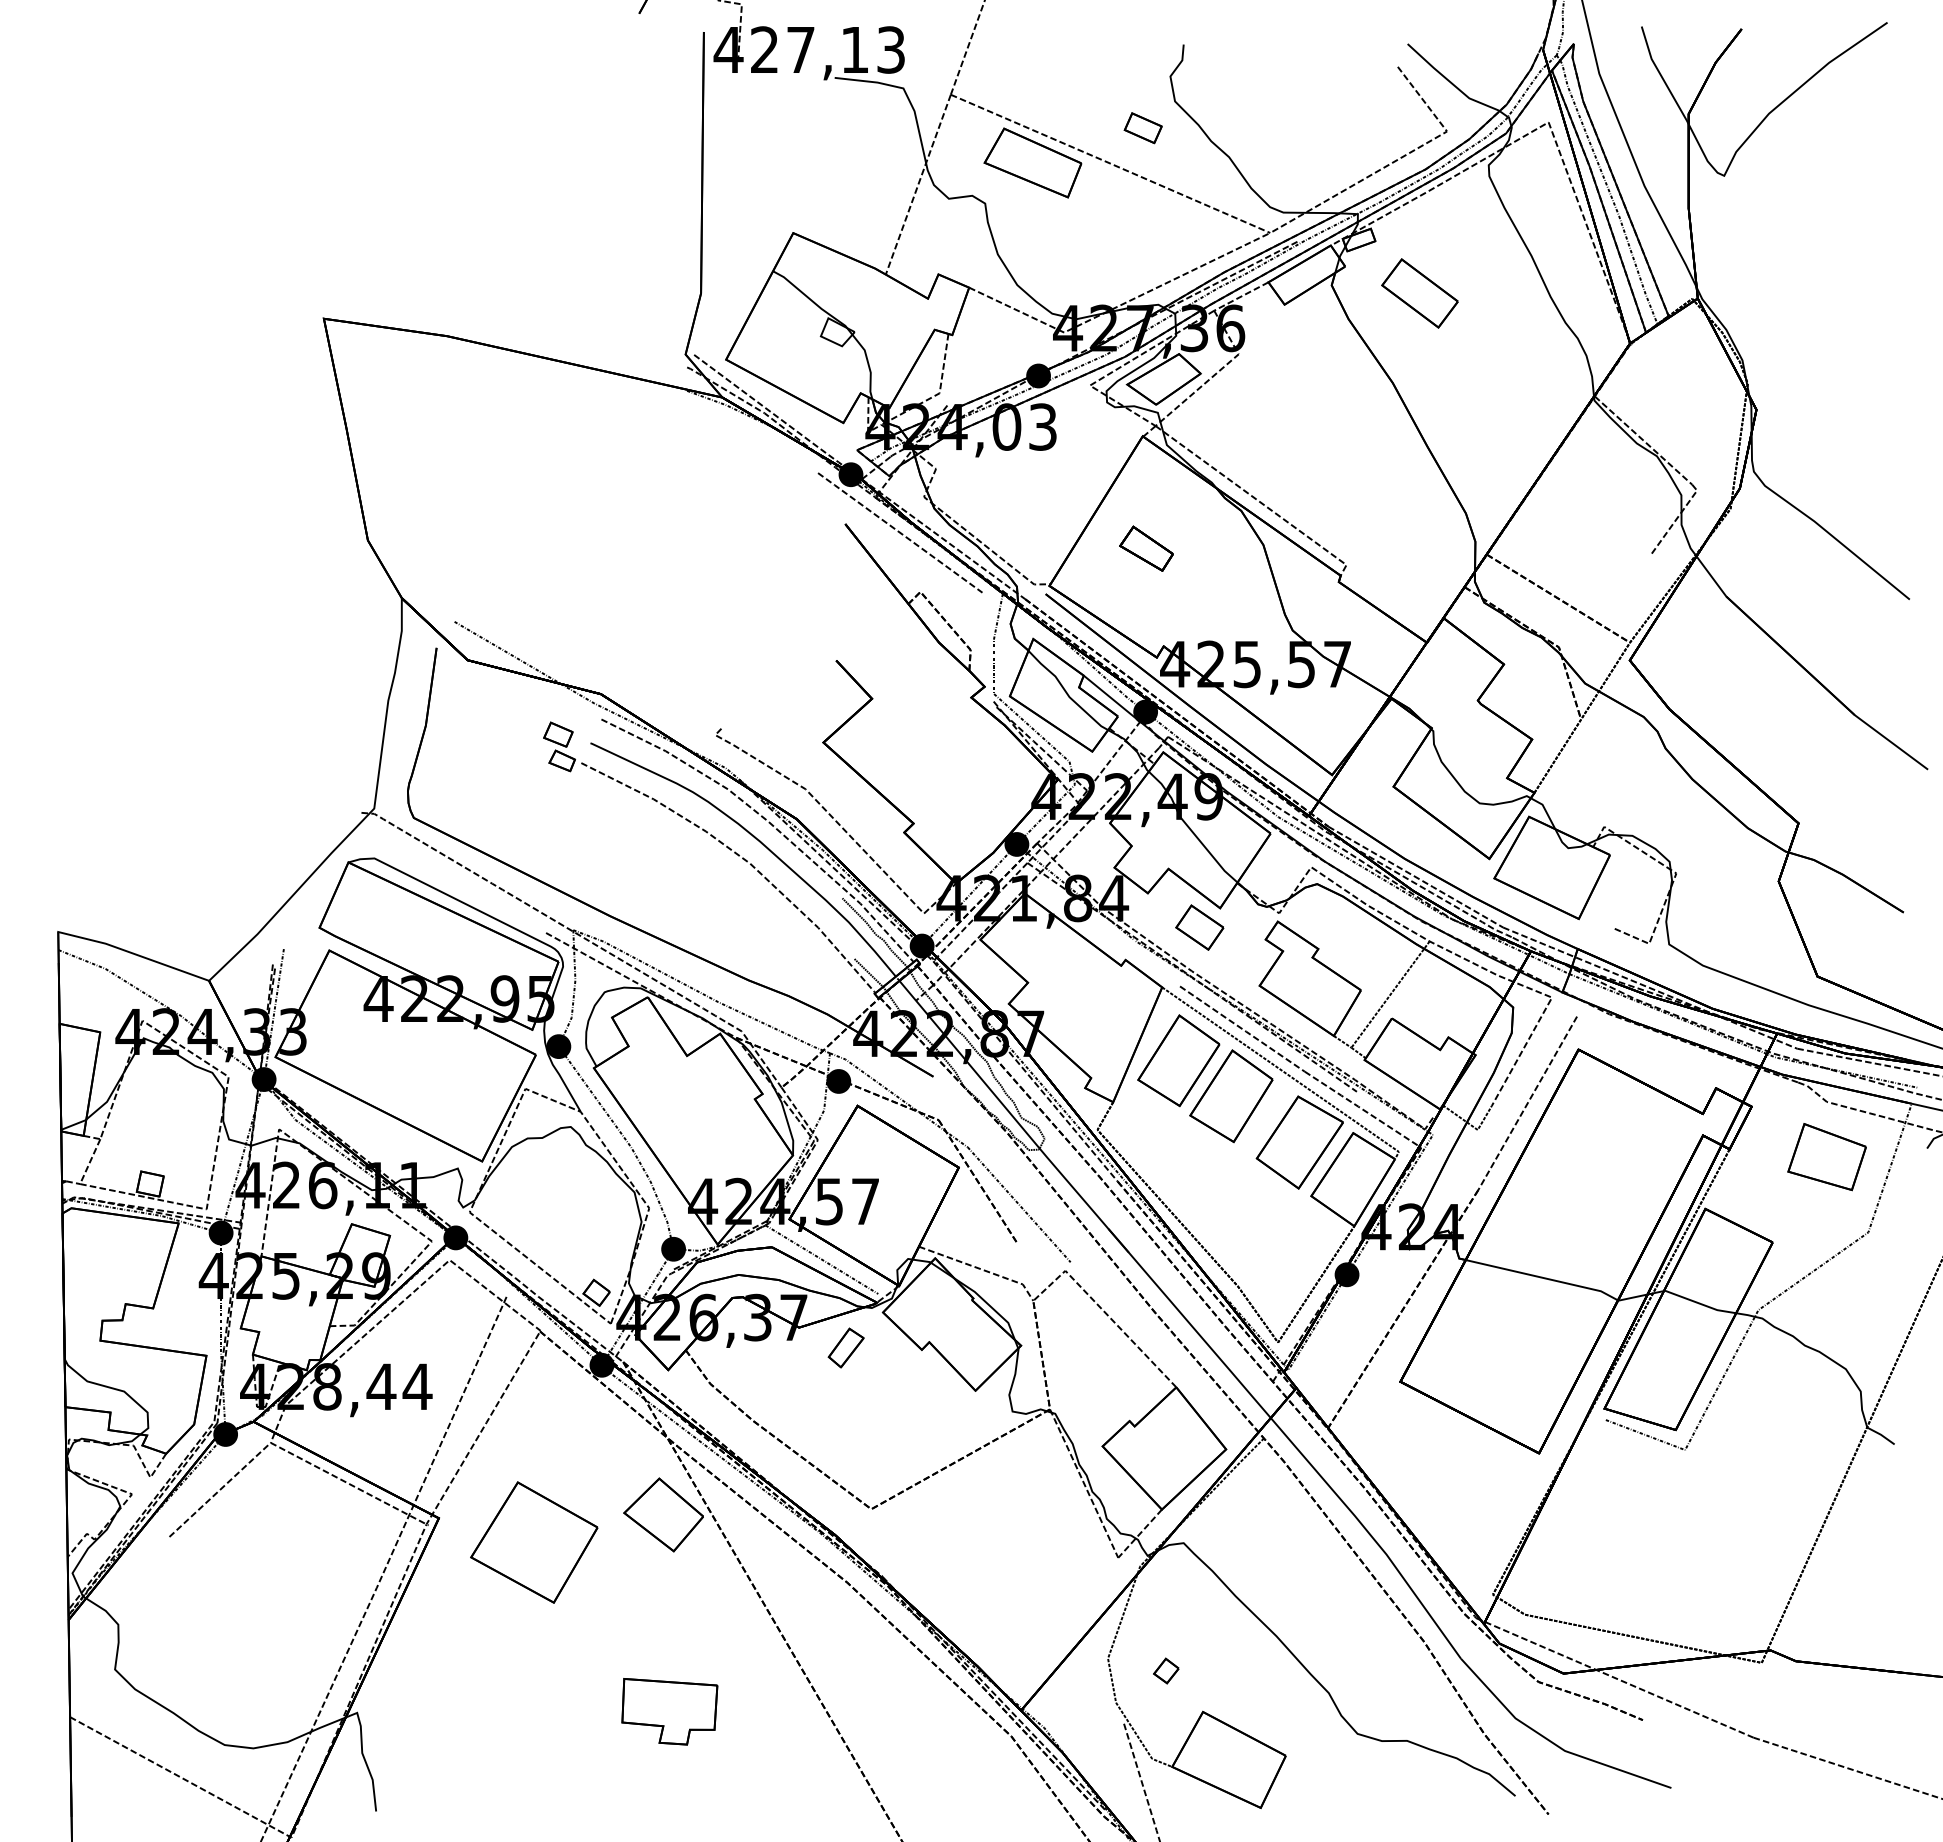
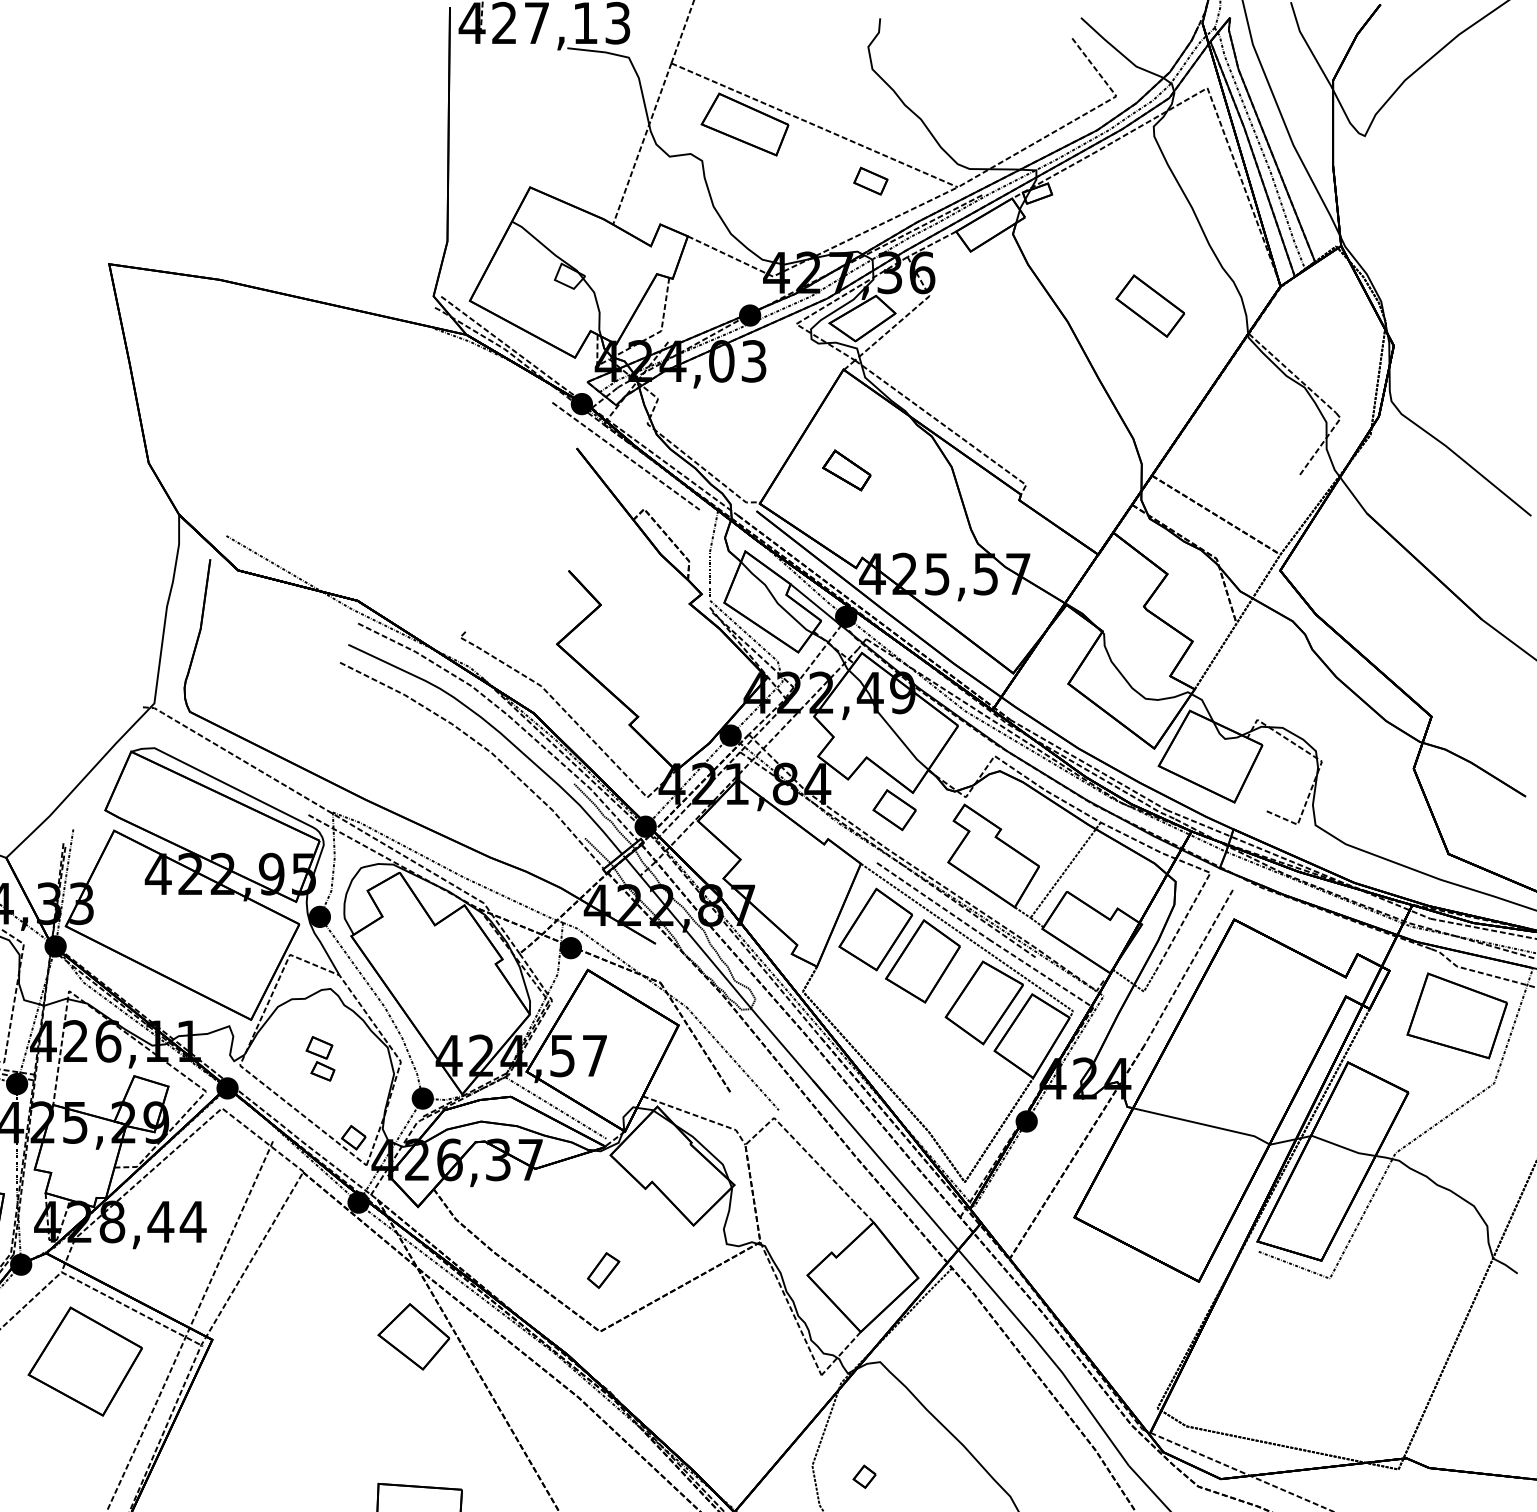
part: (1142, 128) -> (870, 181), moved
part: (1419, 293) -> (1149, 306), moved
part: (559, 746) -> (320, 1058), moved
part: (1826, 1156) -> (1456, 1015), size x1.43
part: (845, 1347) -> (602, 1270), moved
part: (534, 1542) -> (85, 1361), moved

